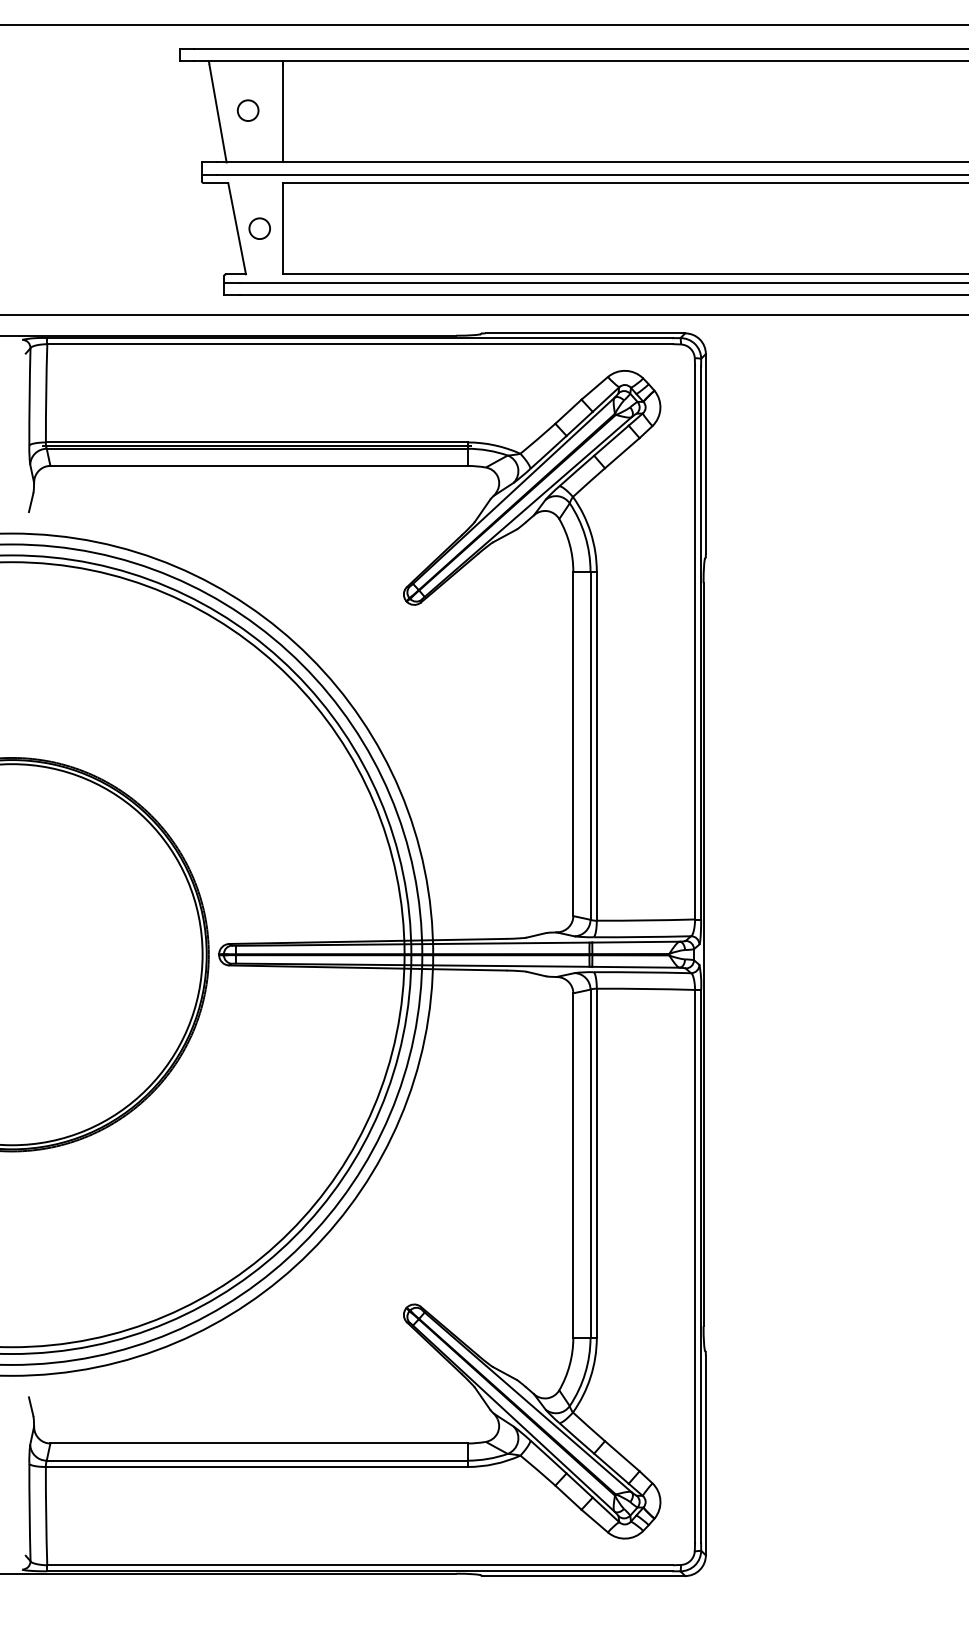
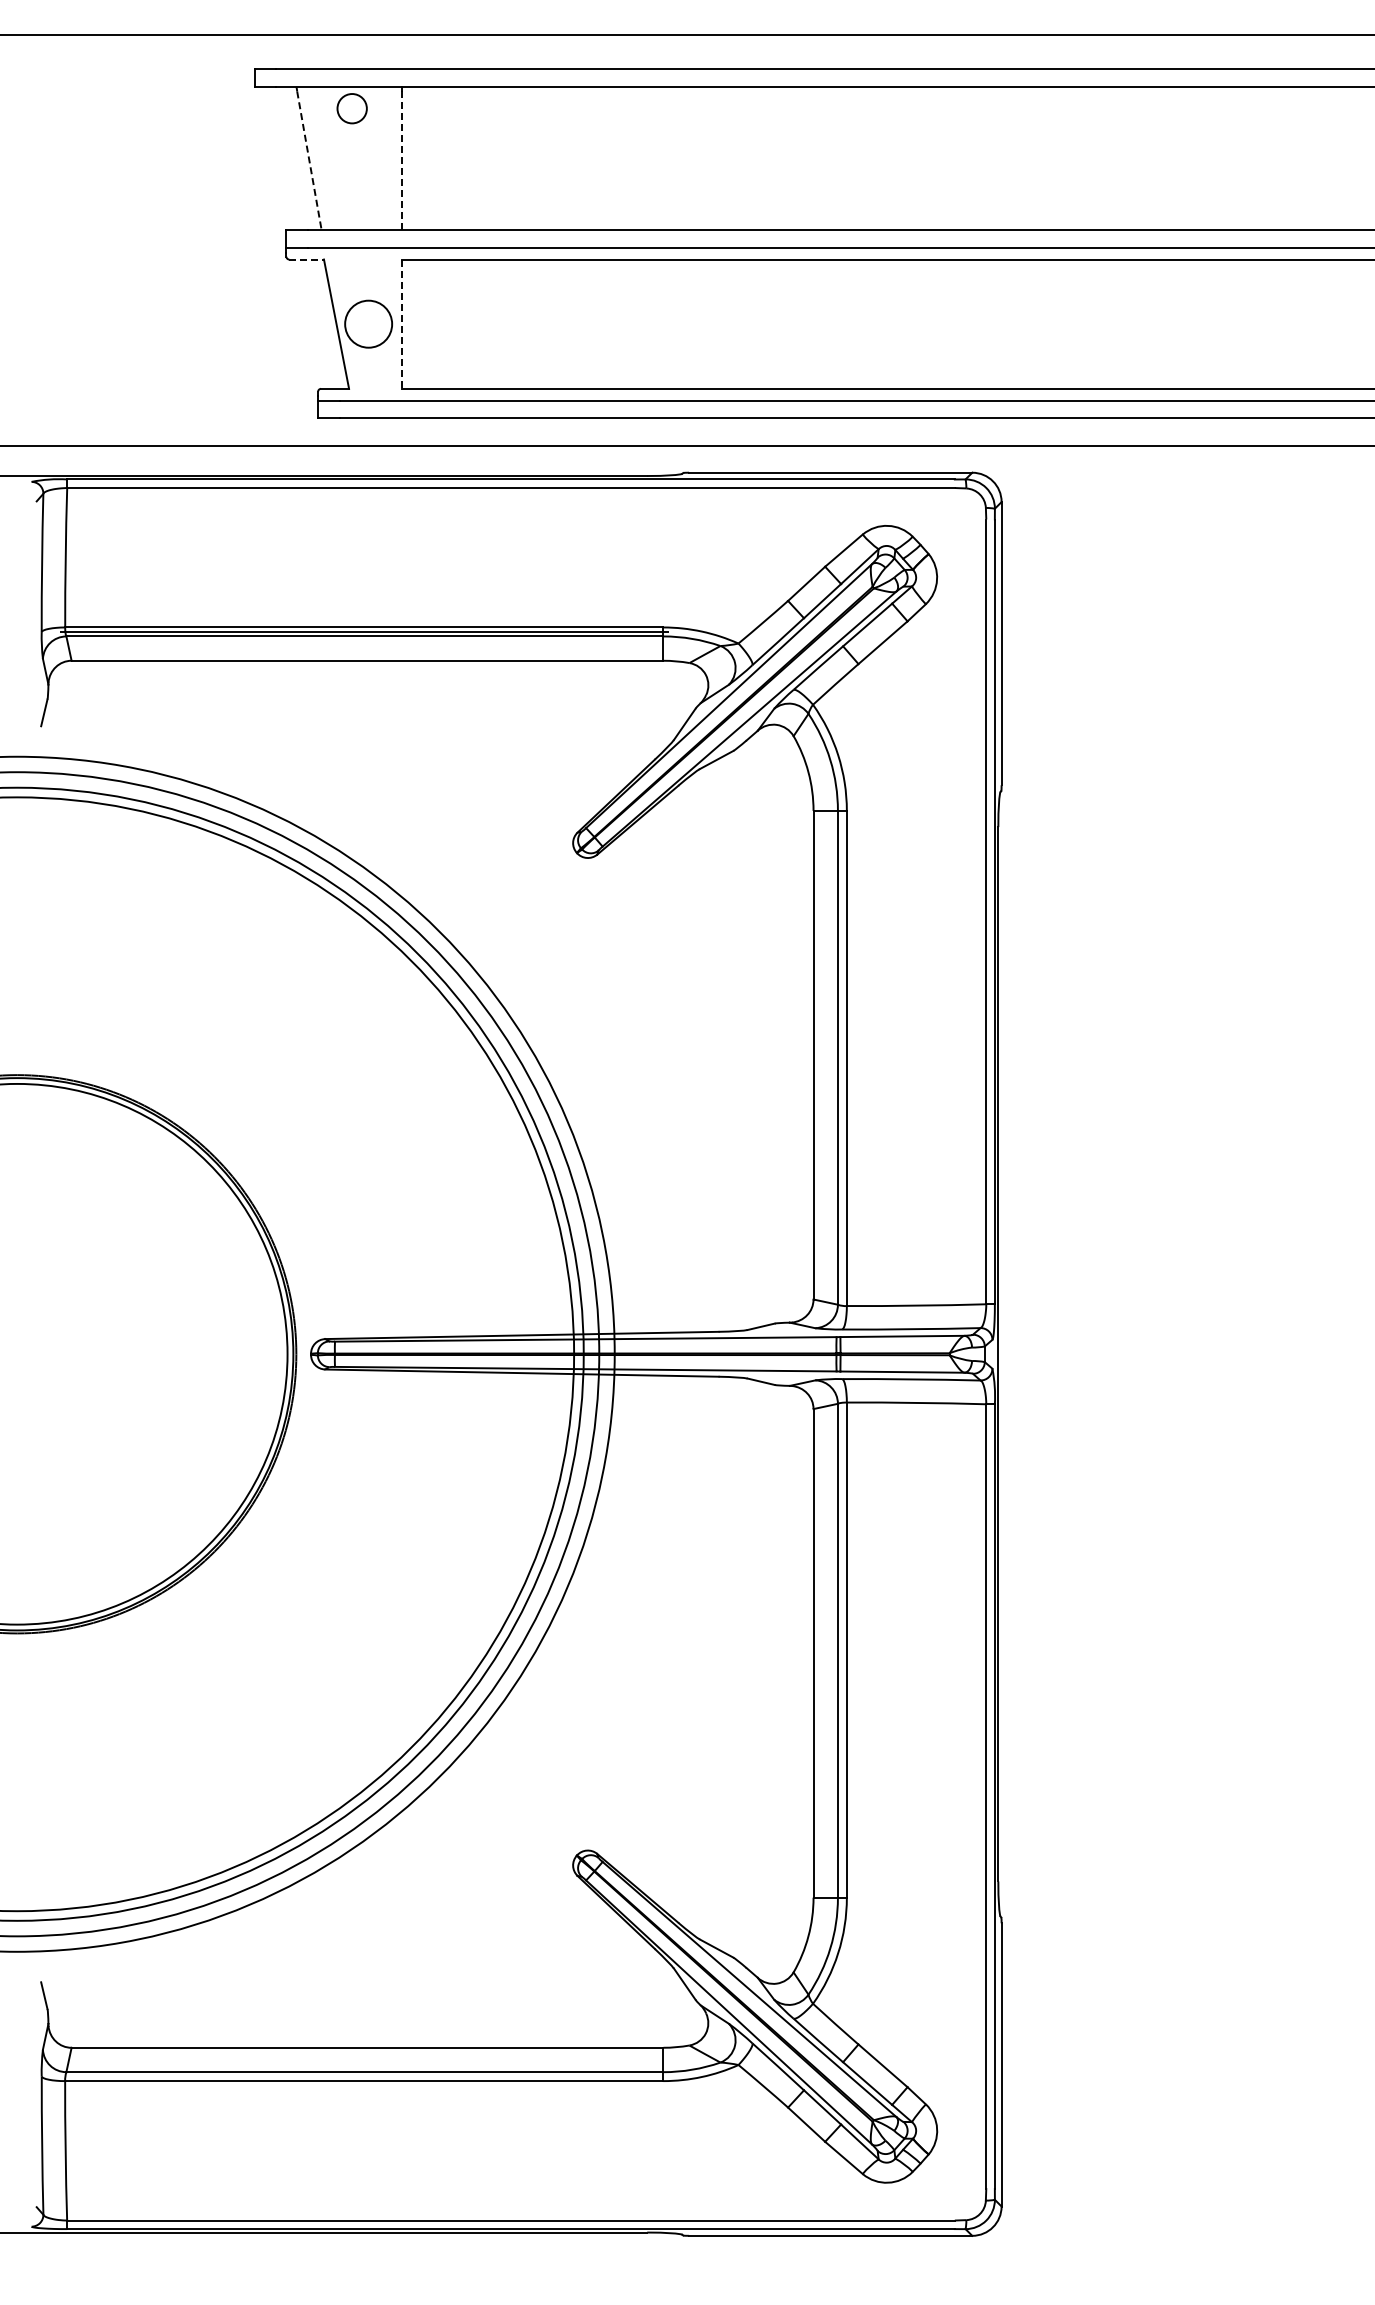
circle: (247, 110) -> (351, 108), moved
line: (283, 113) -> (402, 160), solid -> dashed
line: (218, 114) -> (309, 161), solid -> dashed
line: (216, 183) -> (307, 259), solid -> dashed
circle: (259, 228) -> (368, 323), size x1.6
line: (283, 228) -> (402, 324), solid -> dashed

